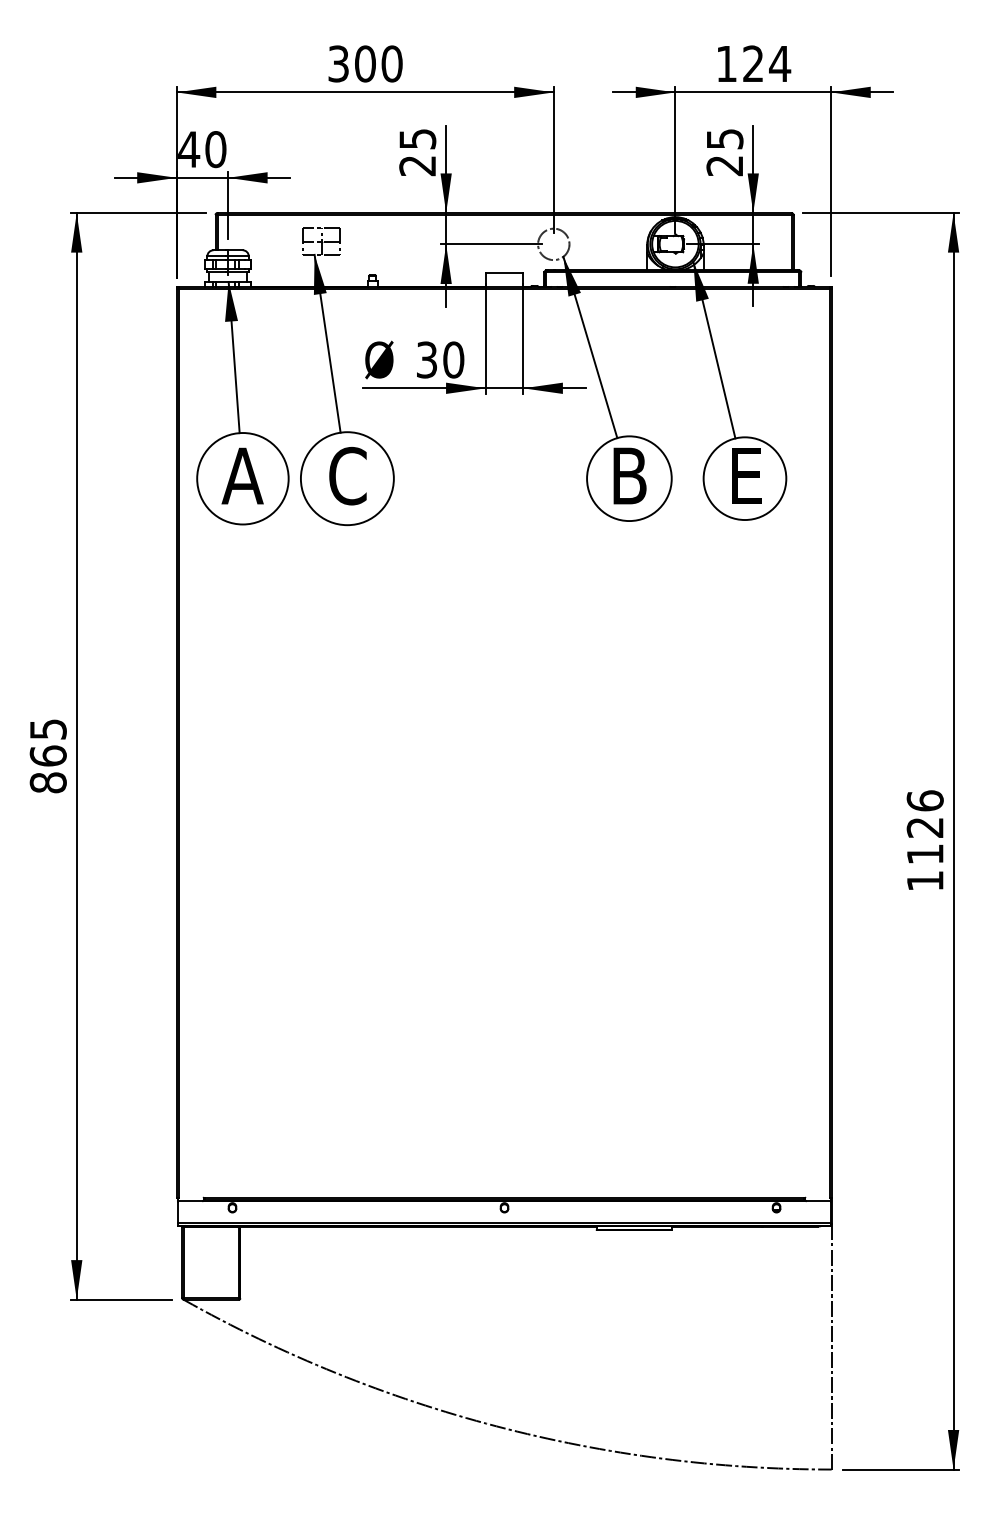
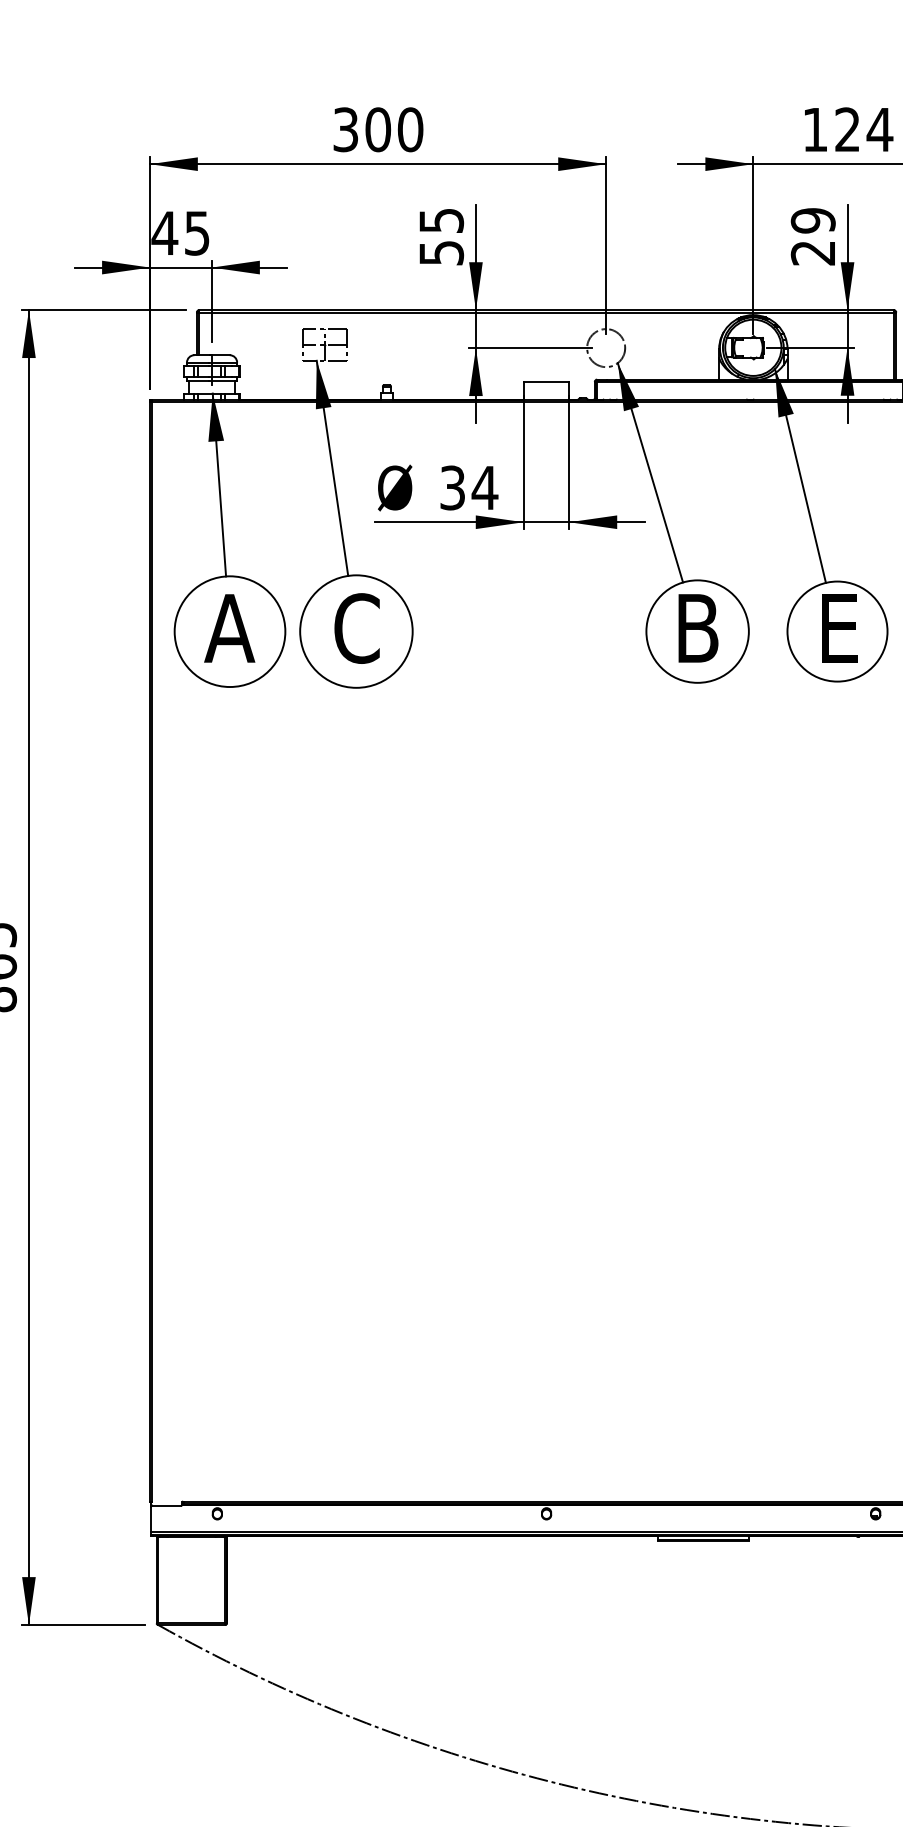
text: (724, 138) -> (812, 219), 25 -> 29
text: (215, 149) -> (196, 233), 40 -> 45
text: (417, 166) -> (441, 253), 25 -> 55
text: (453, 359) -> (484, 487), 30 -> 34

